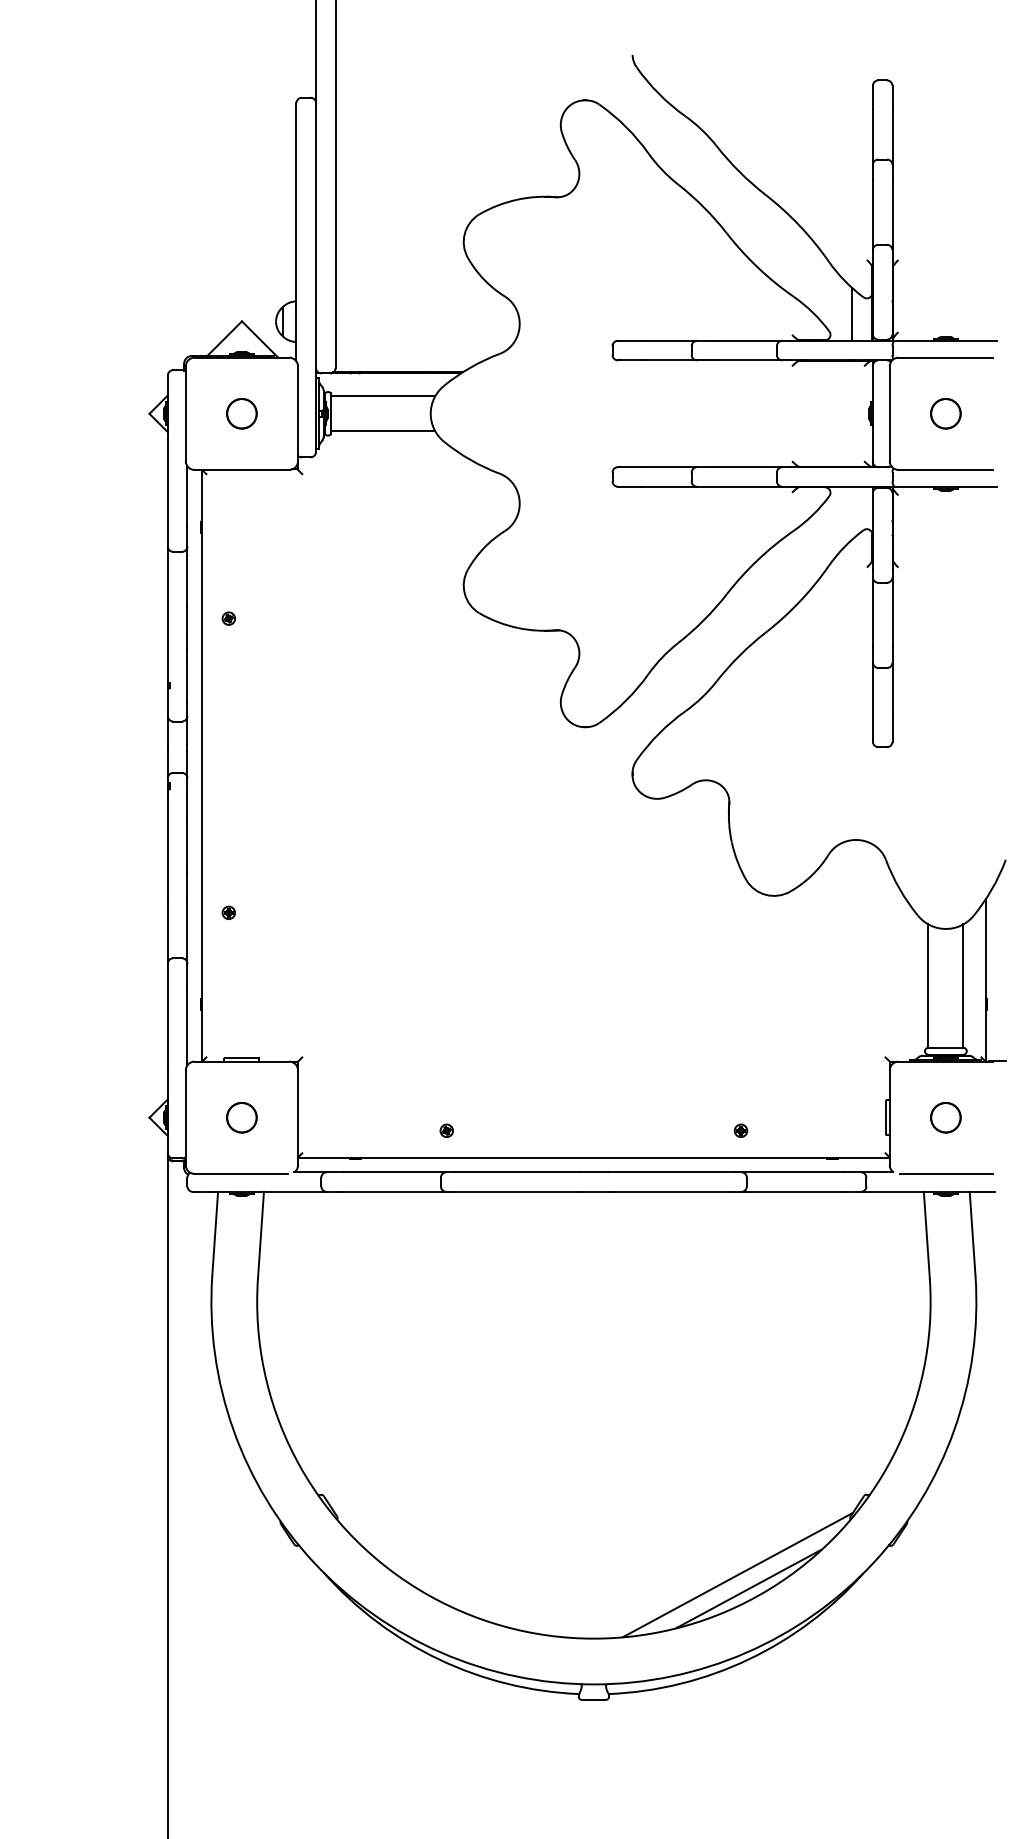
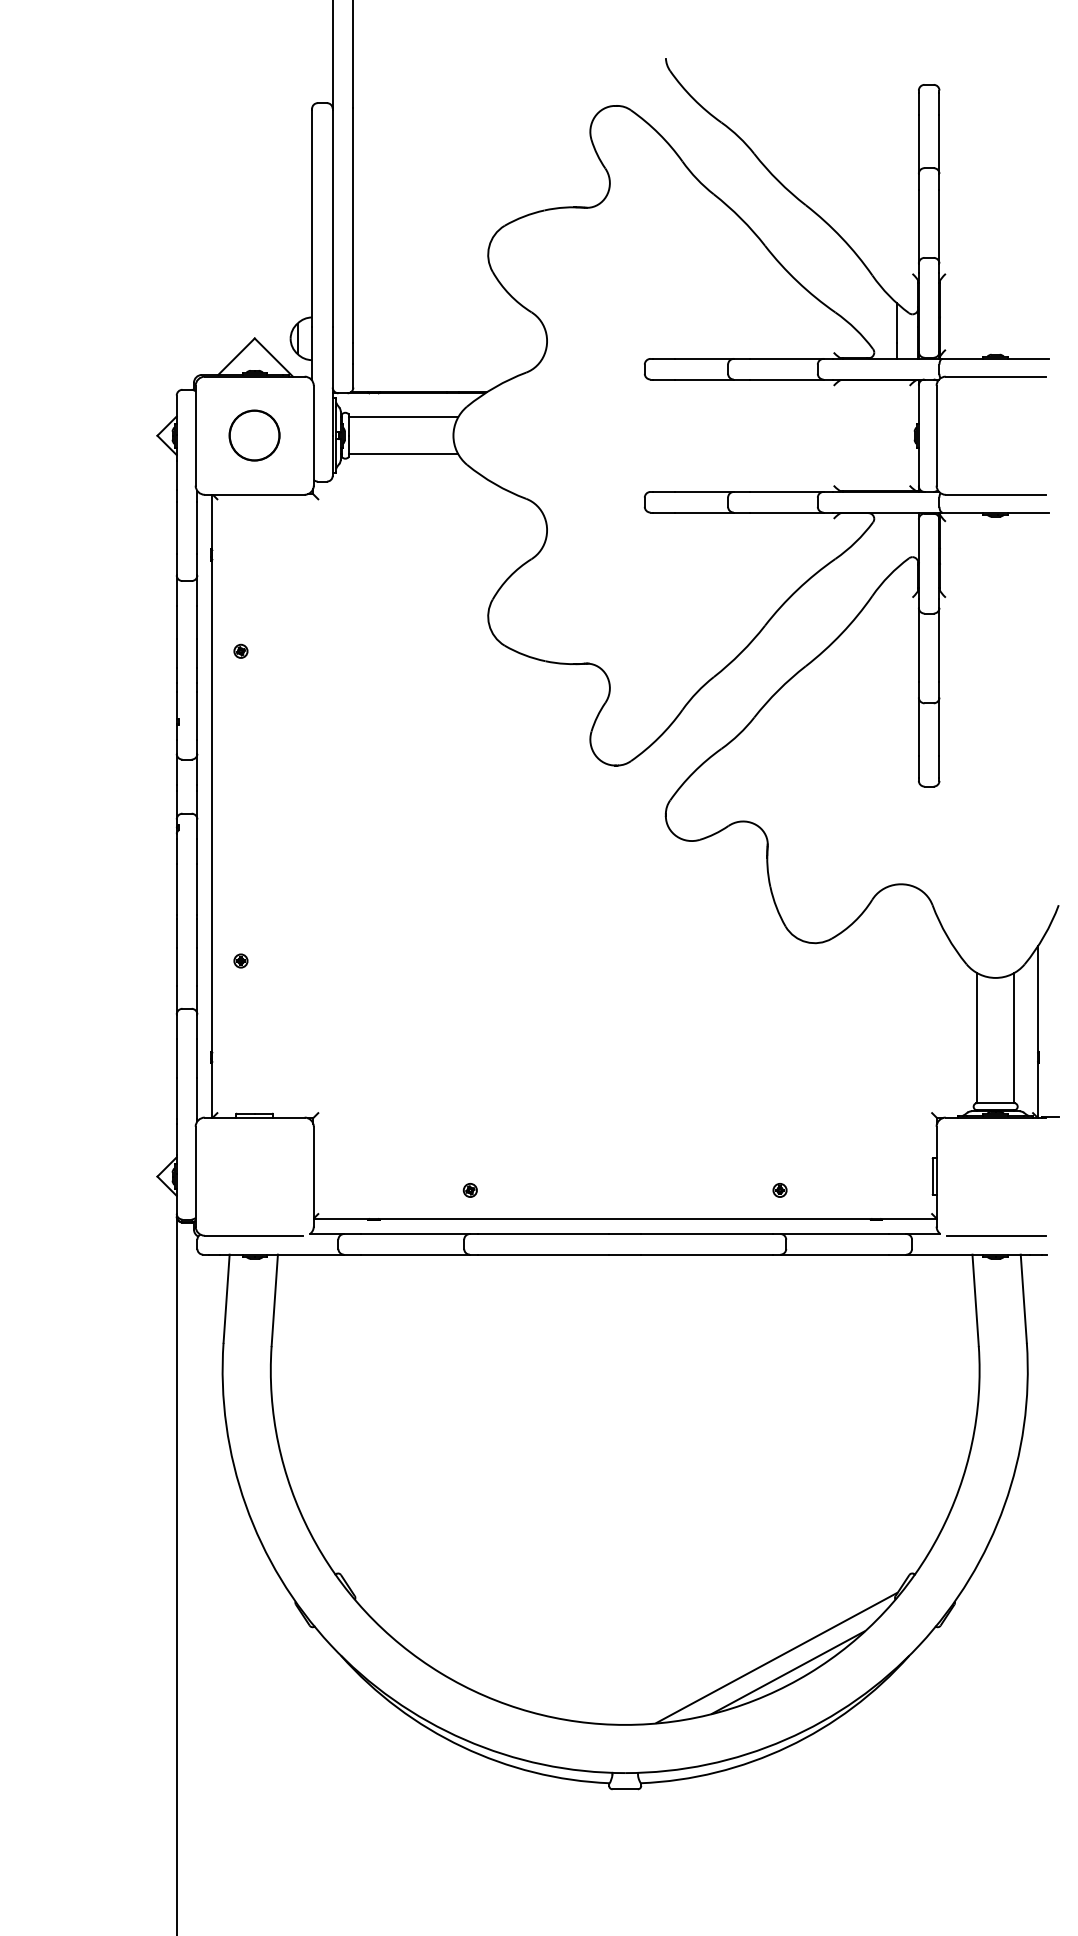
circle: (241, 413) -> (254, 435), size x1.6
circle: (945, 413) -> (995, 435), removed
circle: (241, 1117) -> (254, 1176), removed
circle: (945, 1117) -> (995, 1176), removed

